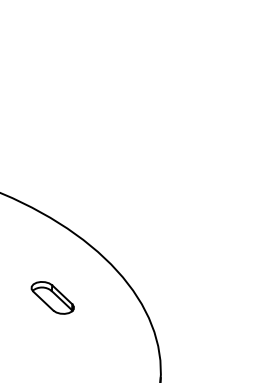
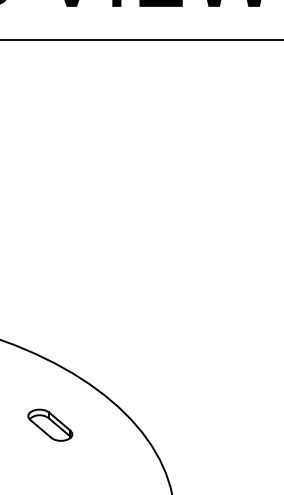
part: (53, 297) -> (50, 424), moved

